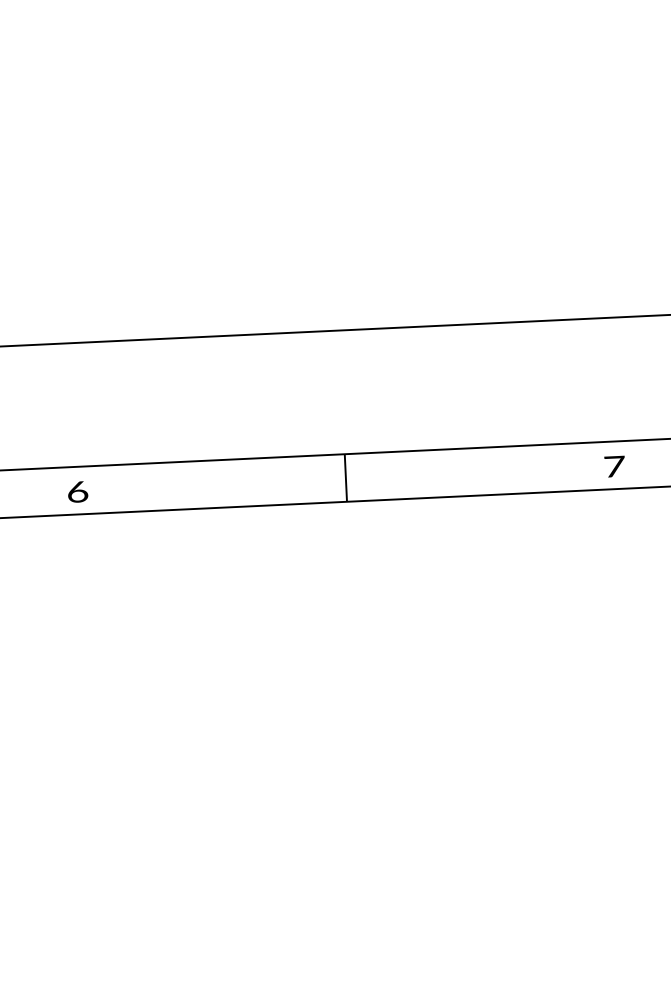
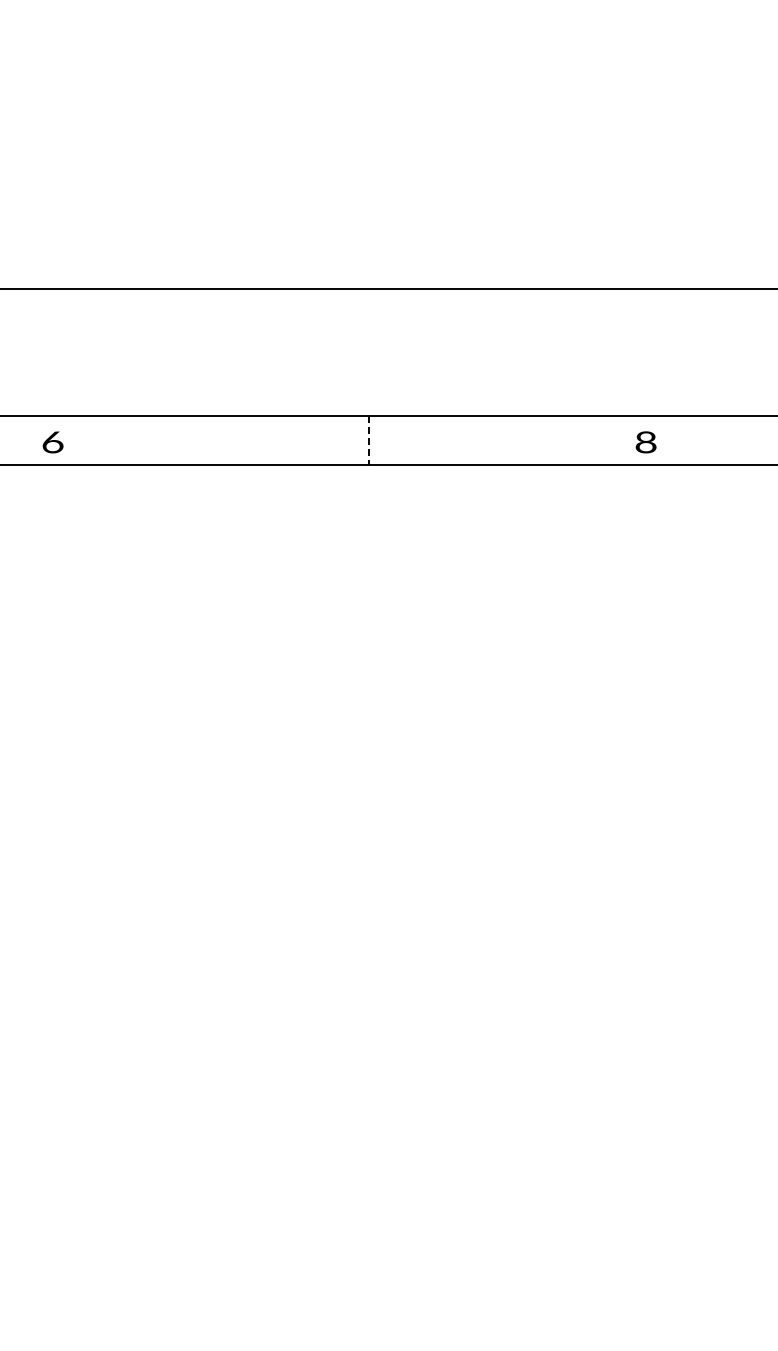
text: (613, 466) -> (645, 442), 7 -> 8
line: (346, 477) -> (369, 440), solid -> dashed
text: (77, 492) -> (52, 442), moved

